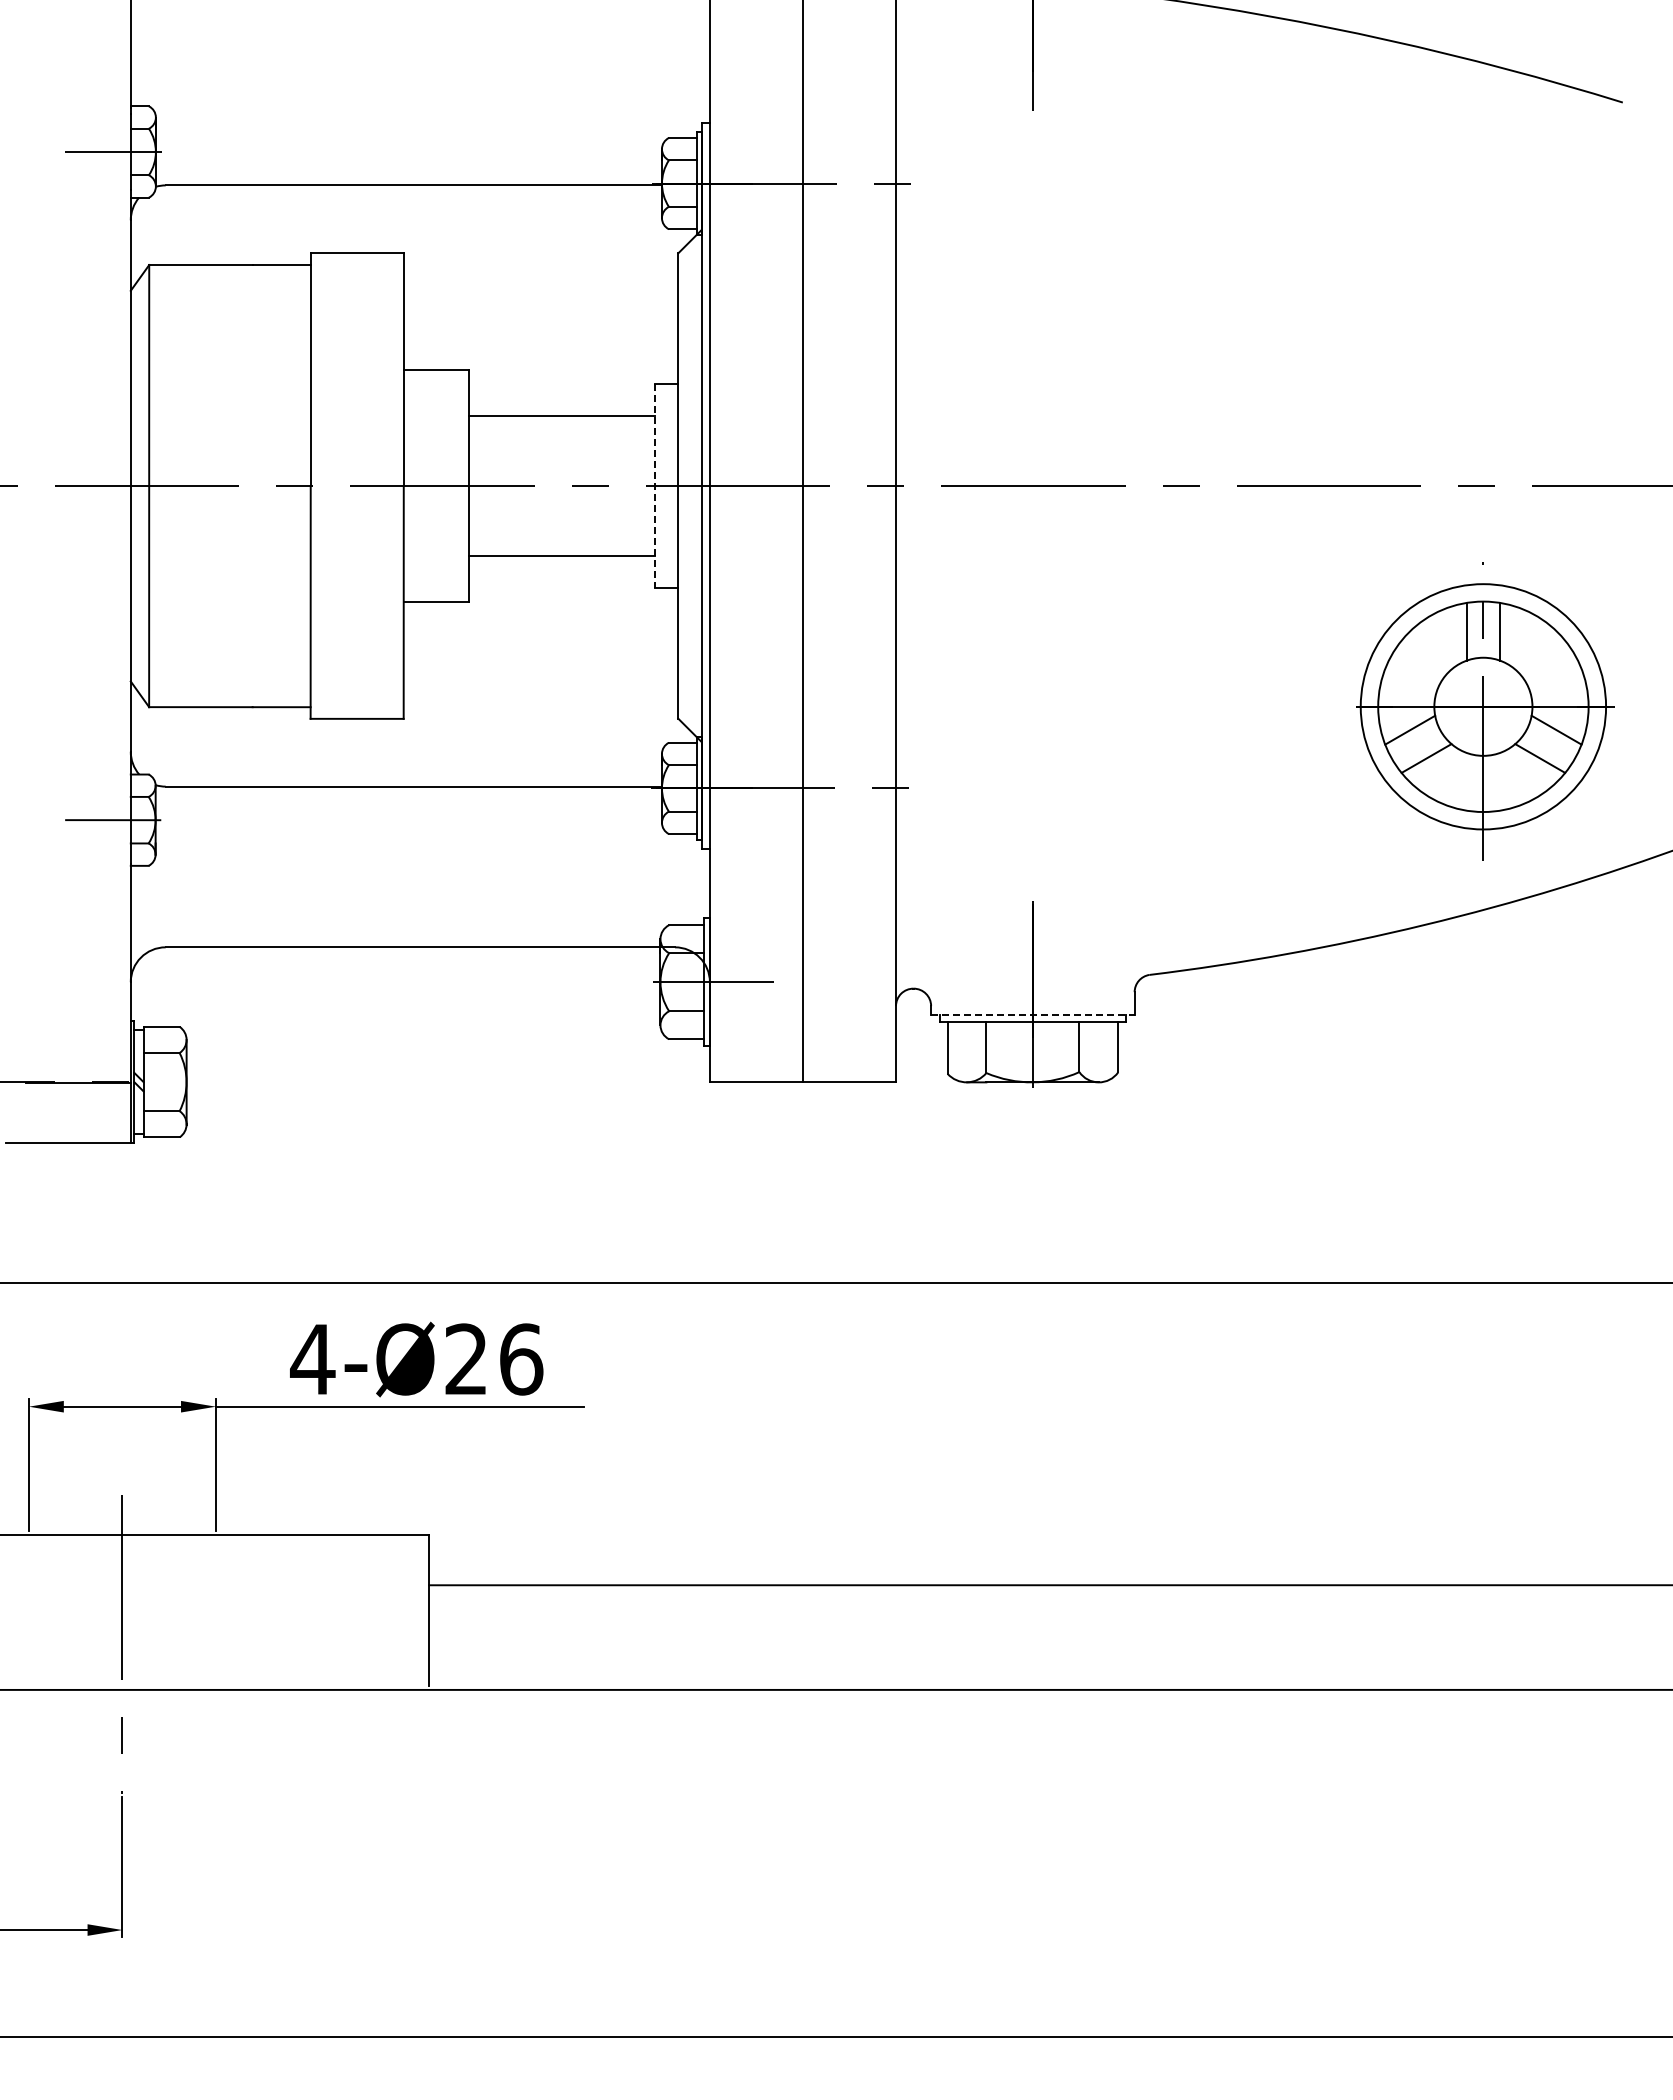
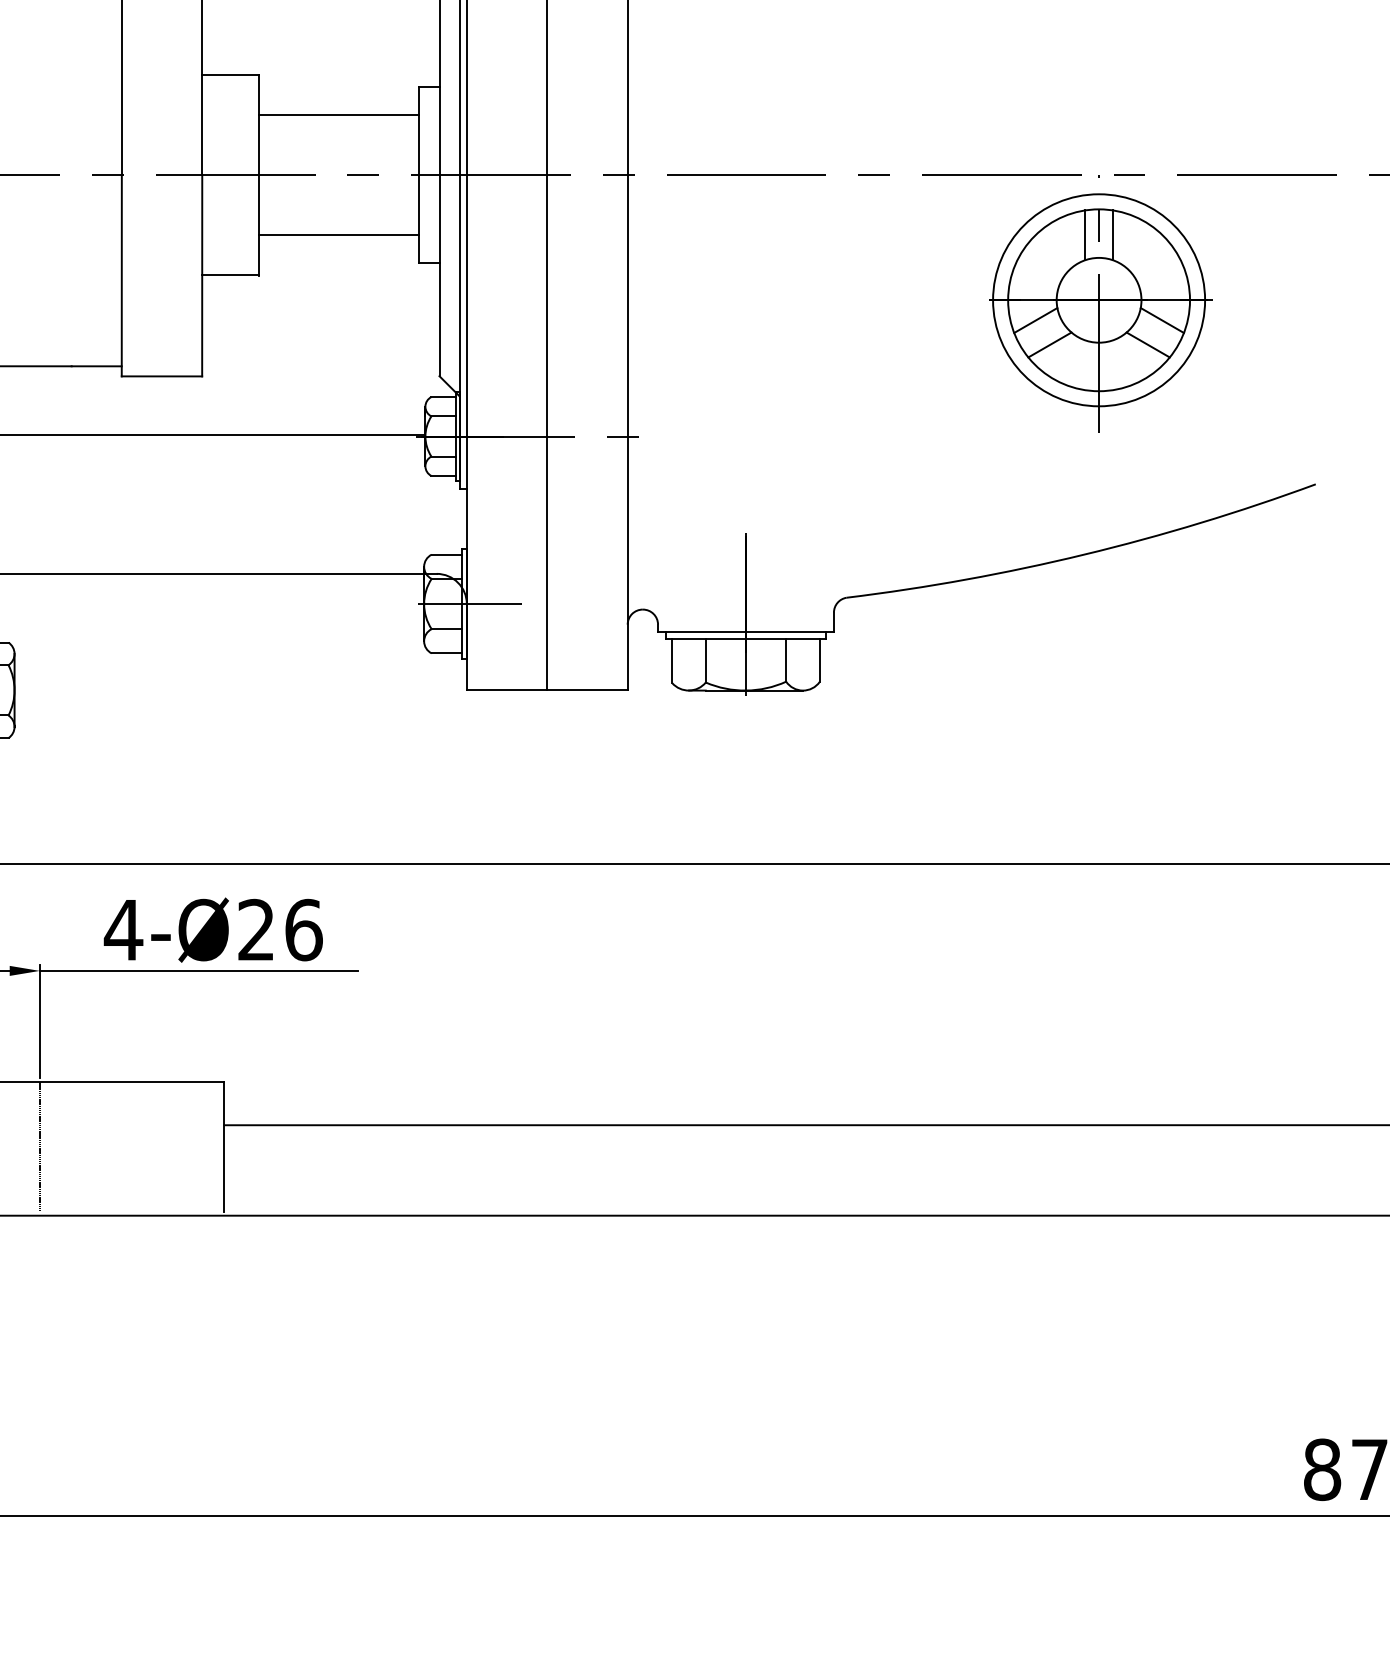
line: (655, 486) -> (419, 175), dashed -> solid
part: (1485, 711) -> (1100, 304), moved
line: (1032, 1014) -> (745, 631), dashed -> solid
line: (215, 1609) -> (39, 1146), added

